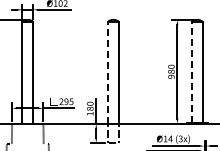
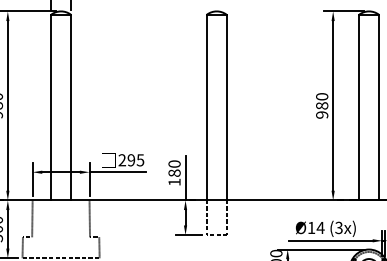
line: (108, 72) -> (207, 107), dashed -> solid
line: (191, 72) -> (358, 107), dashed -> solid

